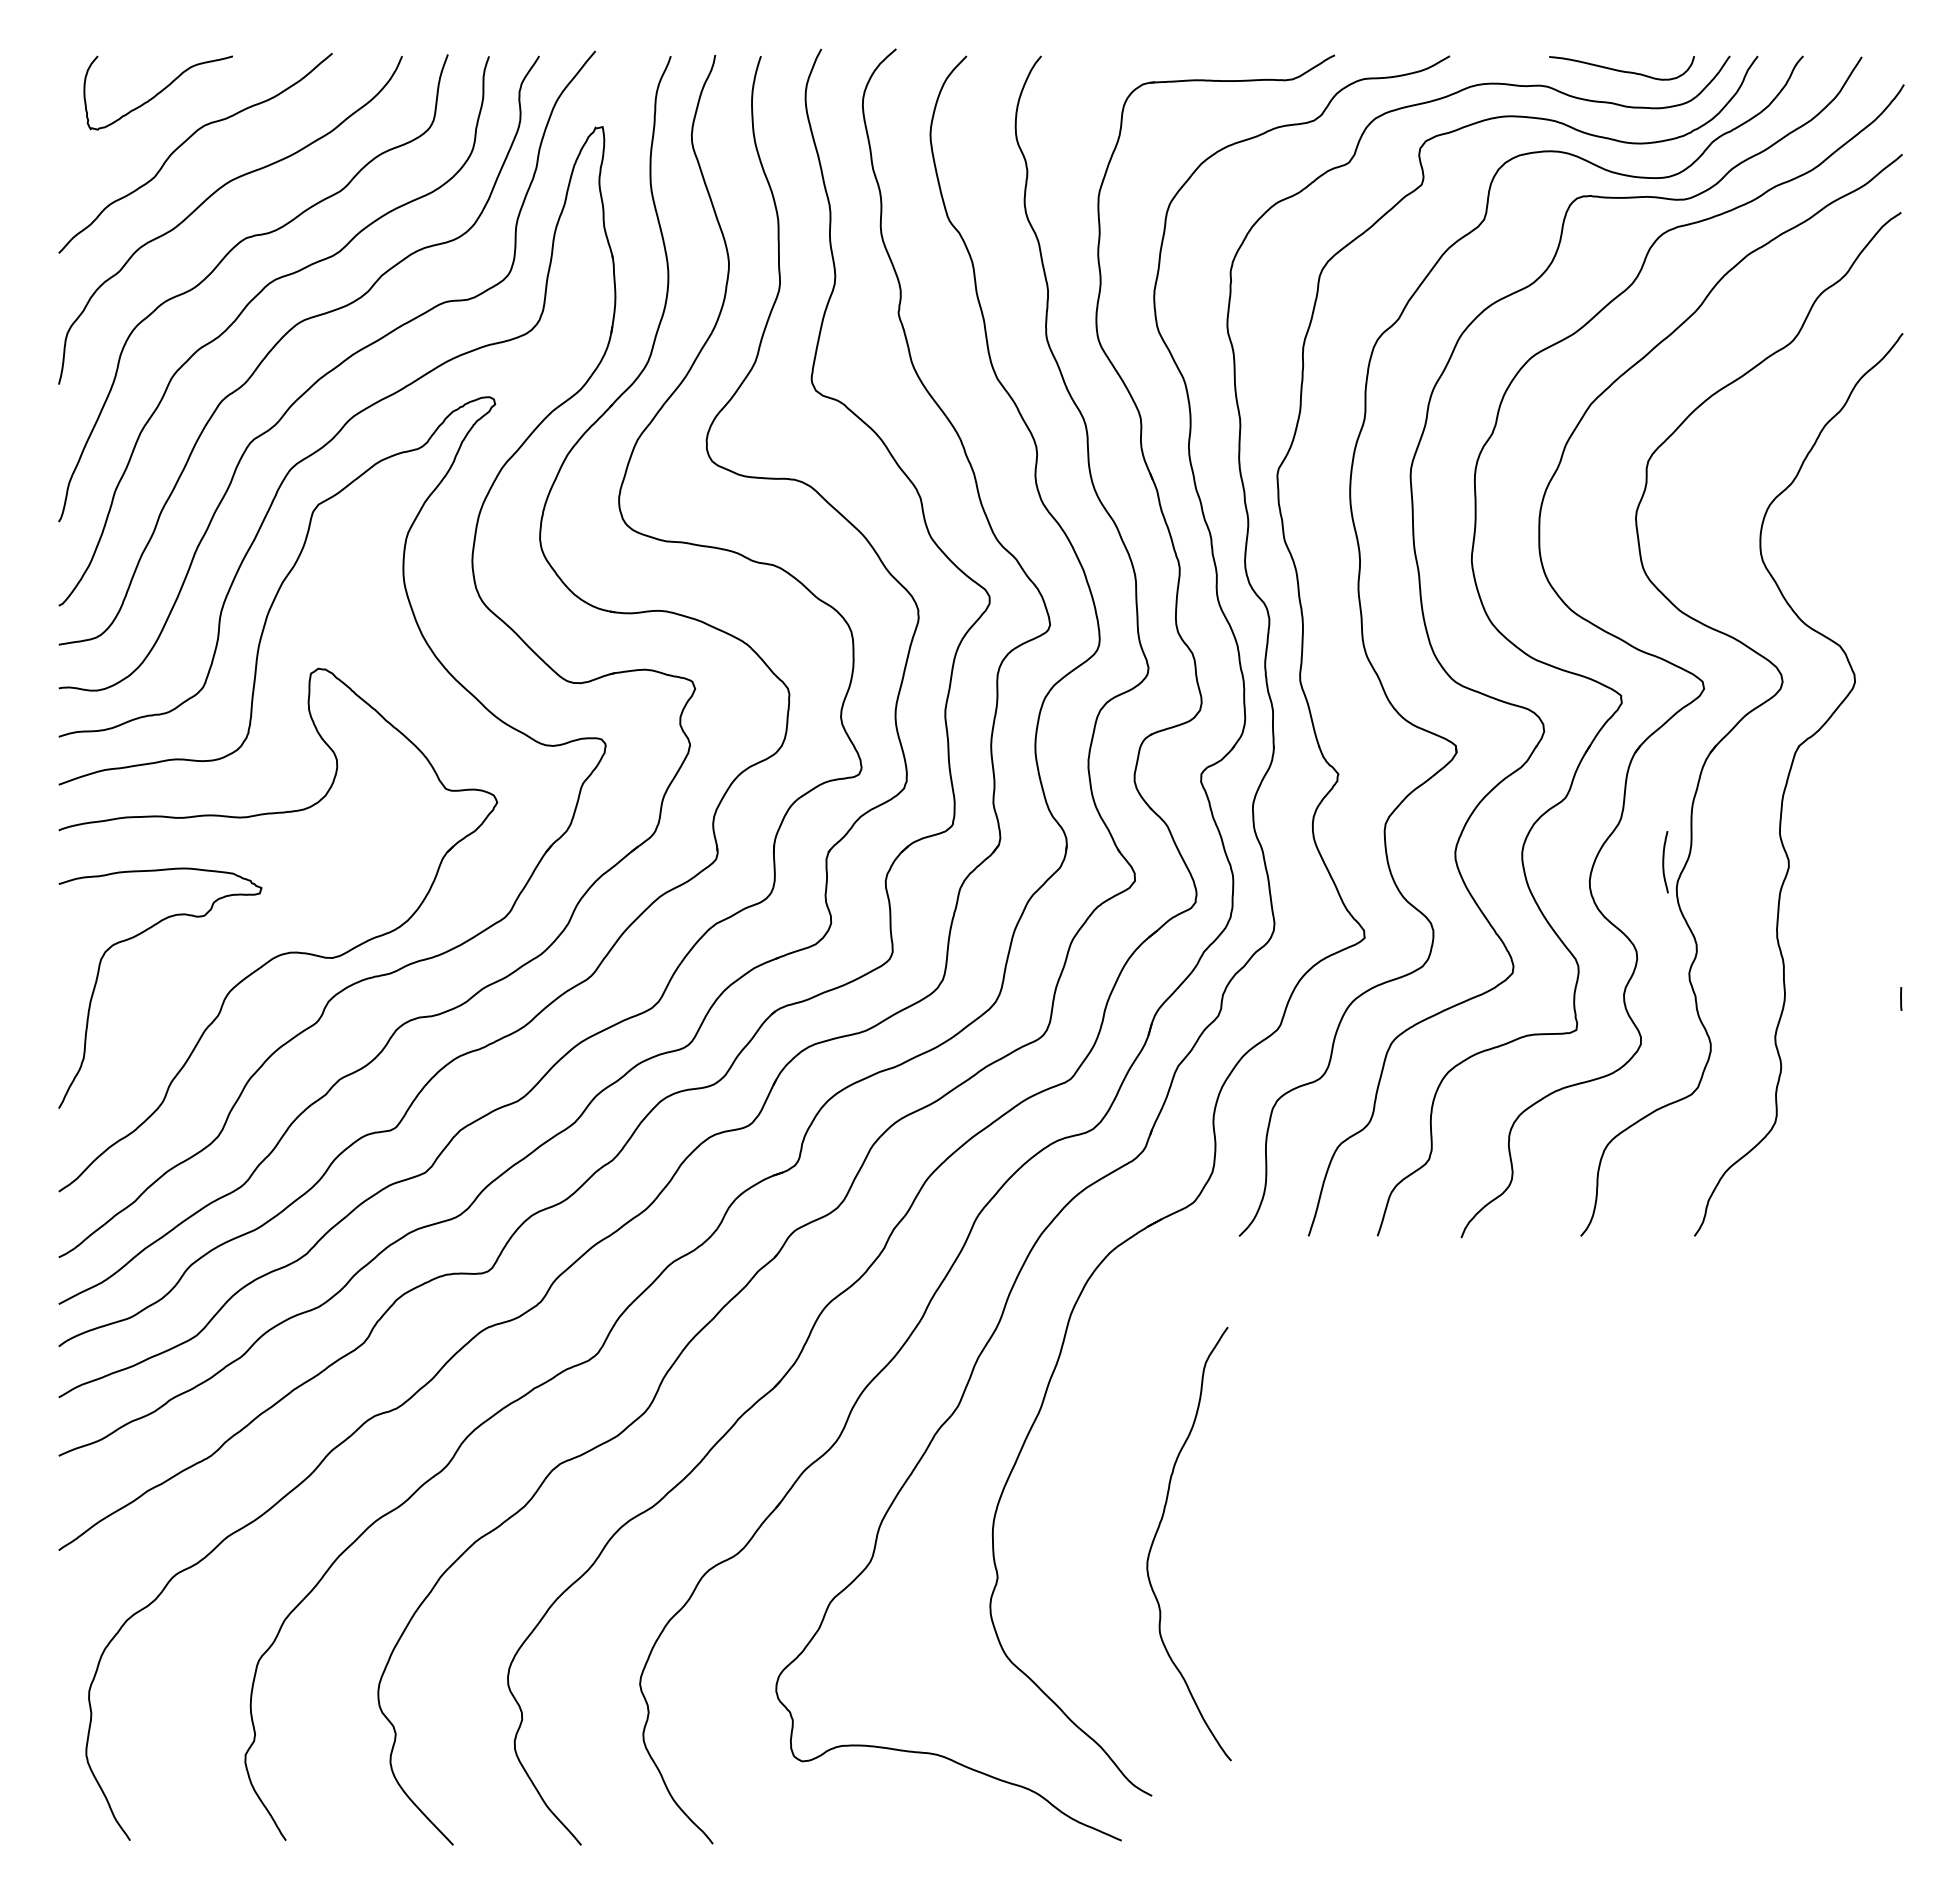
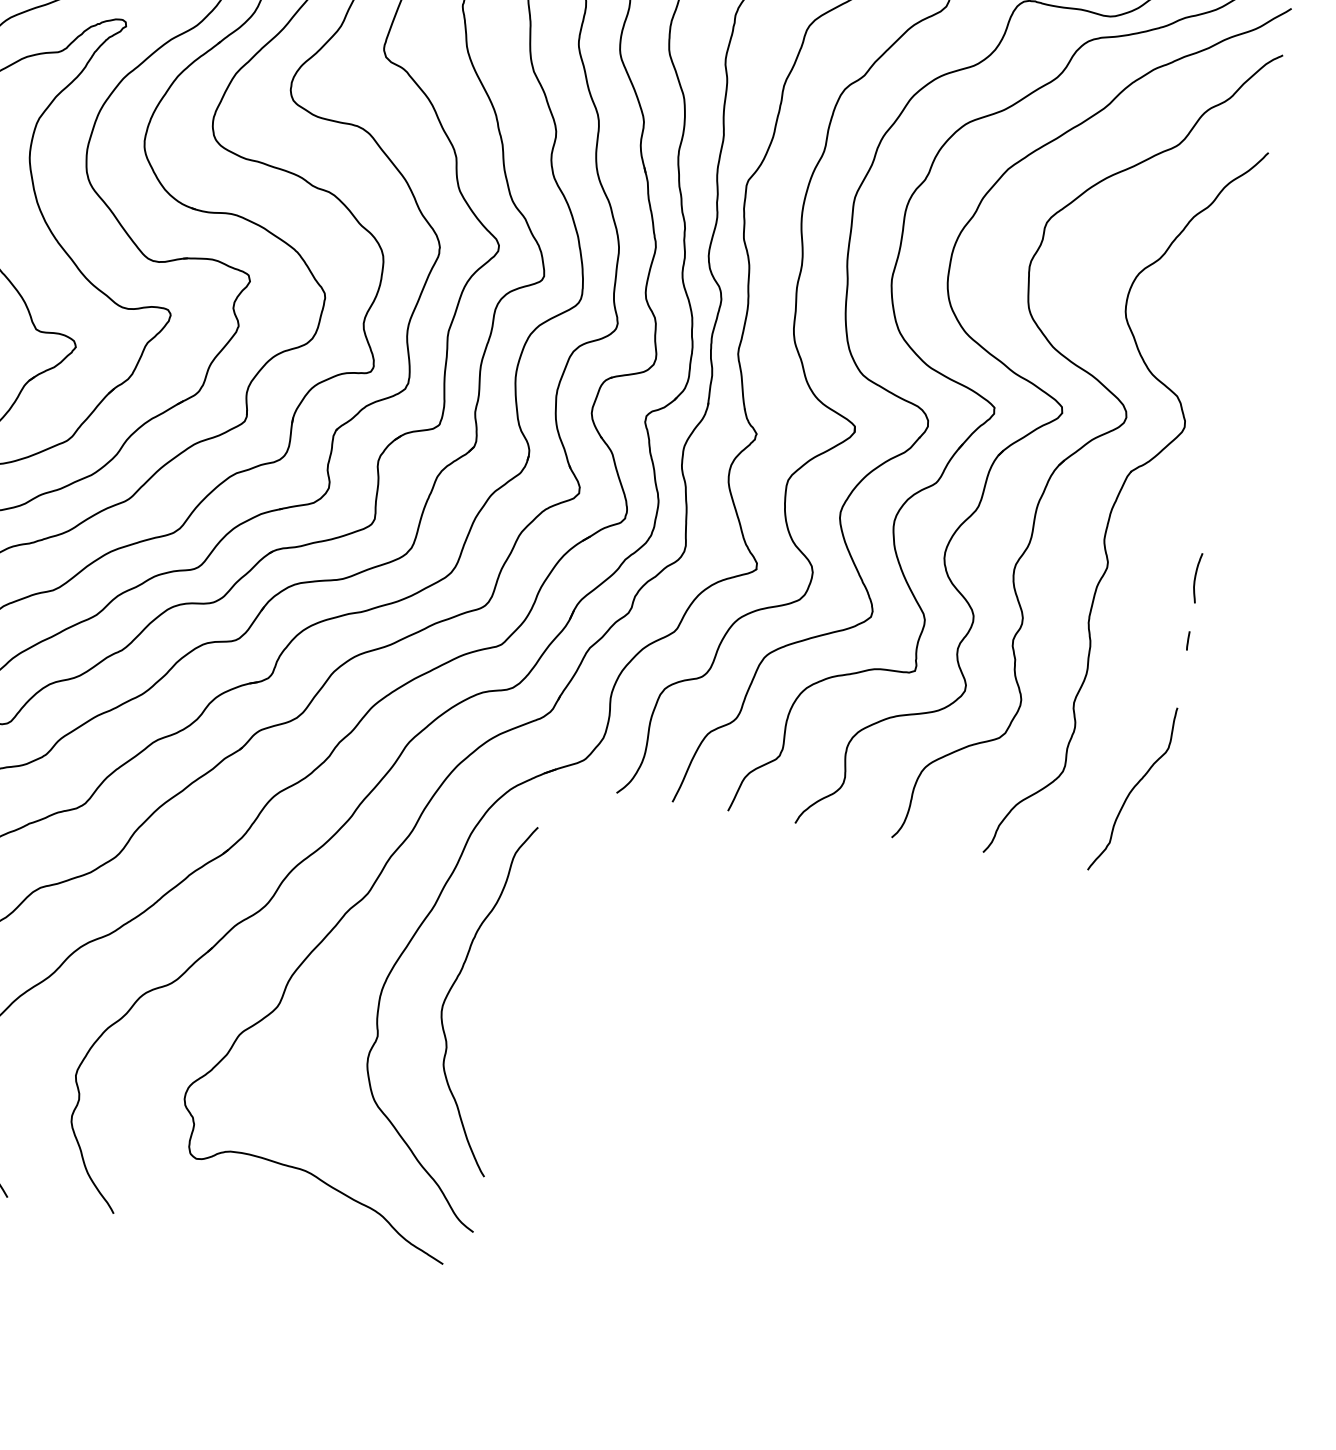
curve: (1664, 862) -> (1196, 578), moved
line: (1901, 998) -> (1188, 640), moved
curve: (1863, 1130) -> (1132, 789), added
curve: (1157, 1533) -> (454, 984), moved

